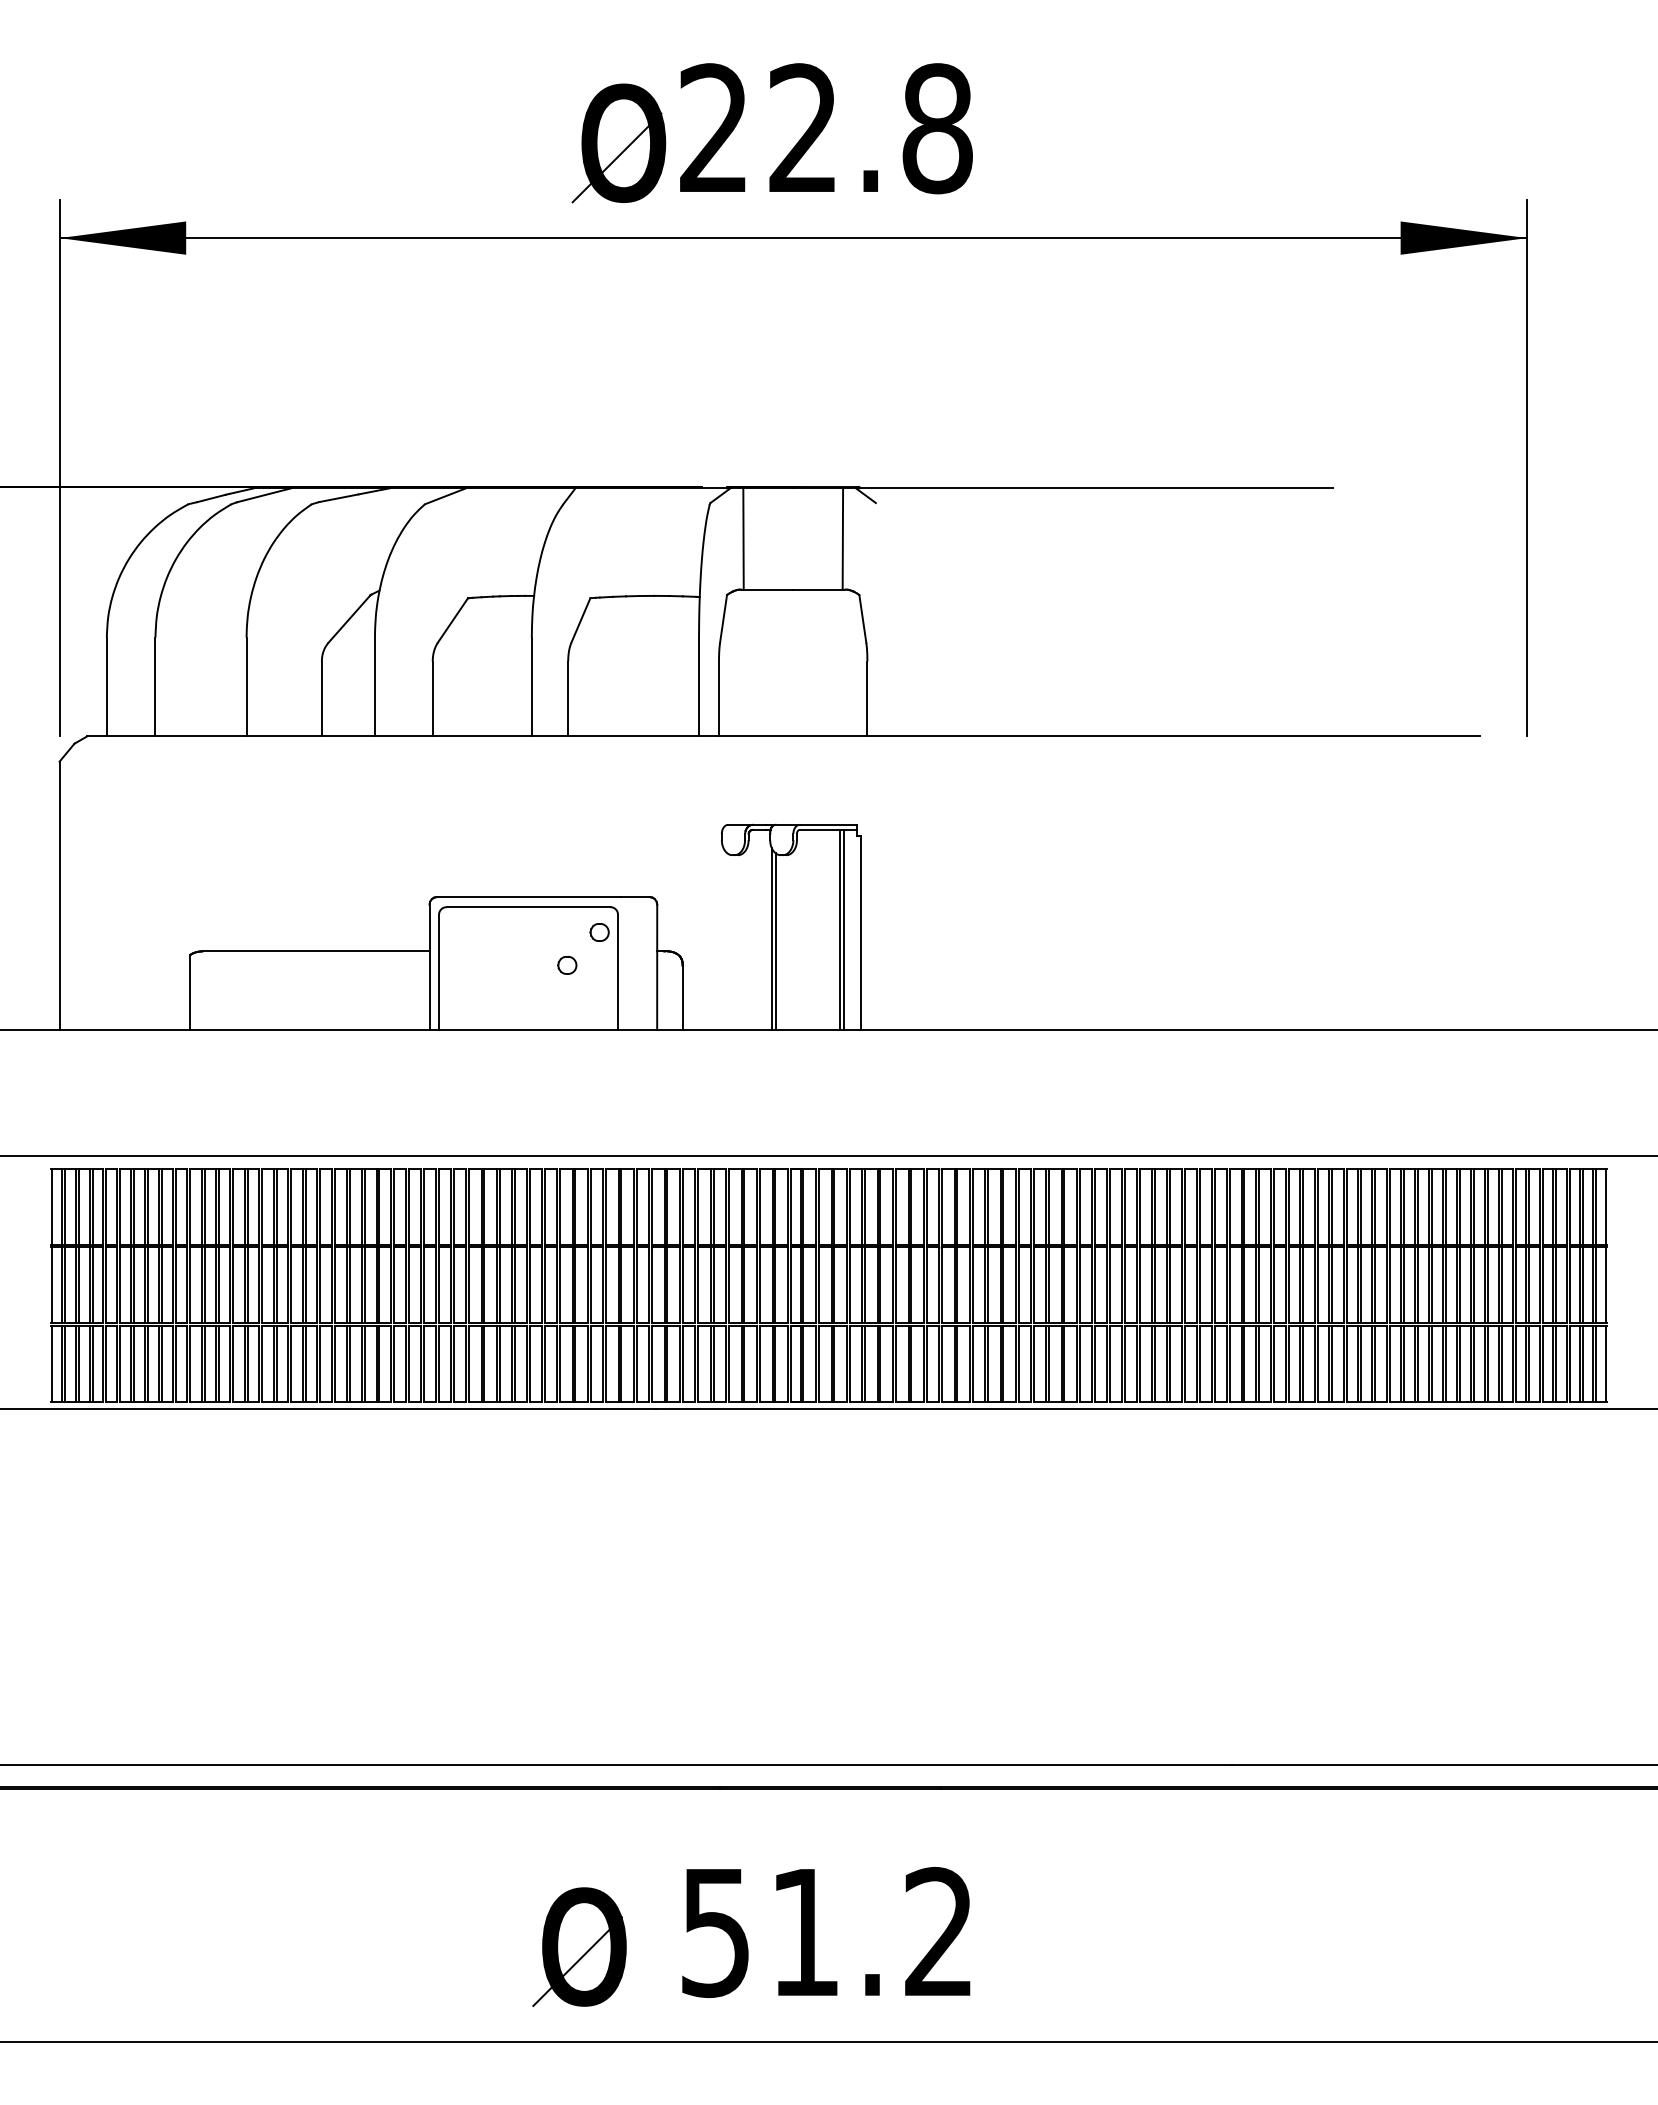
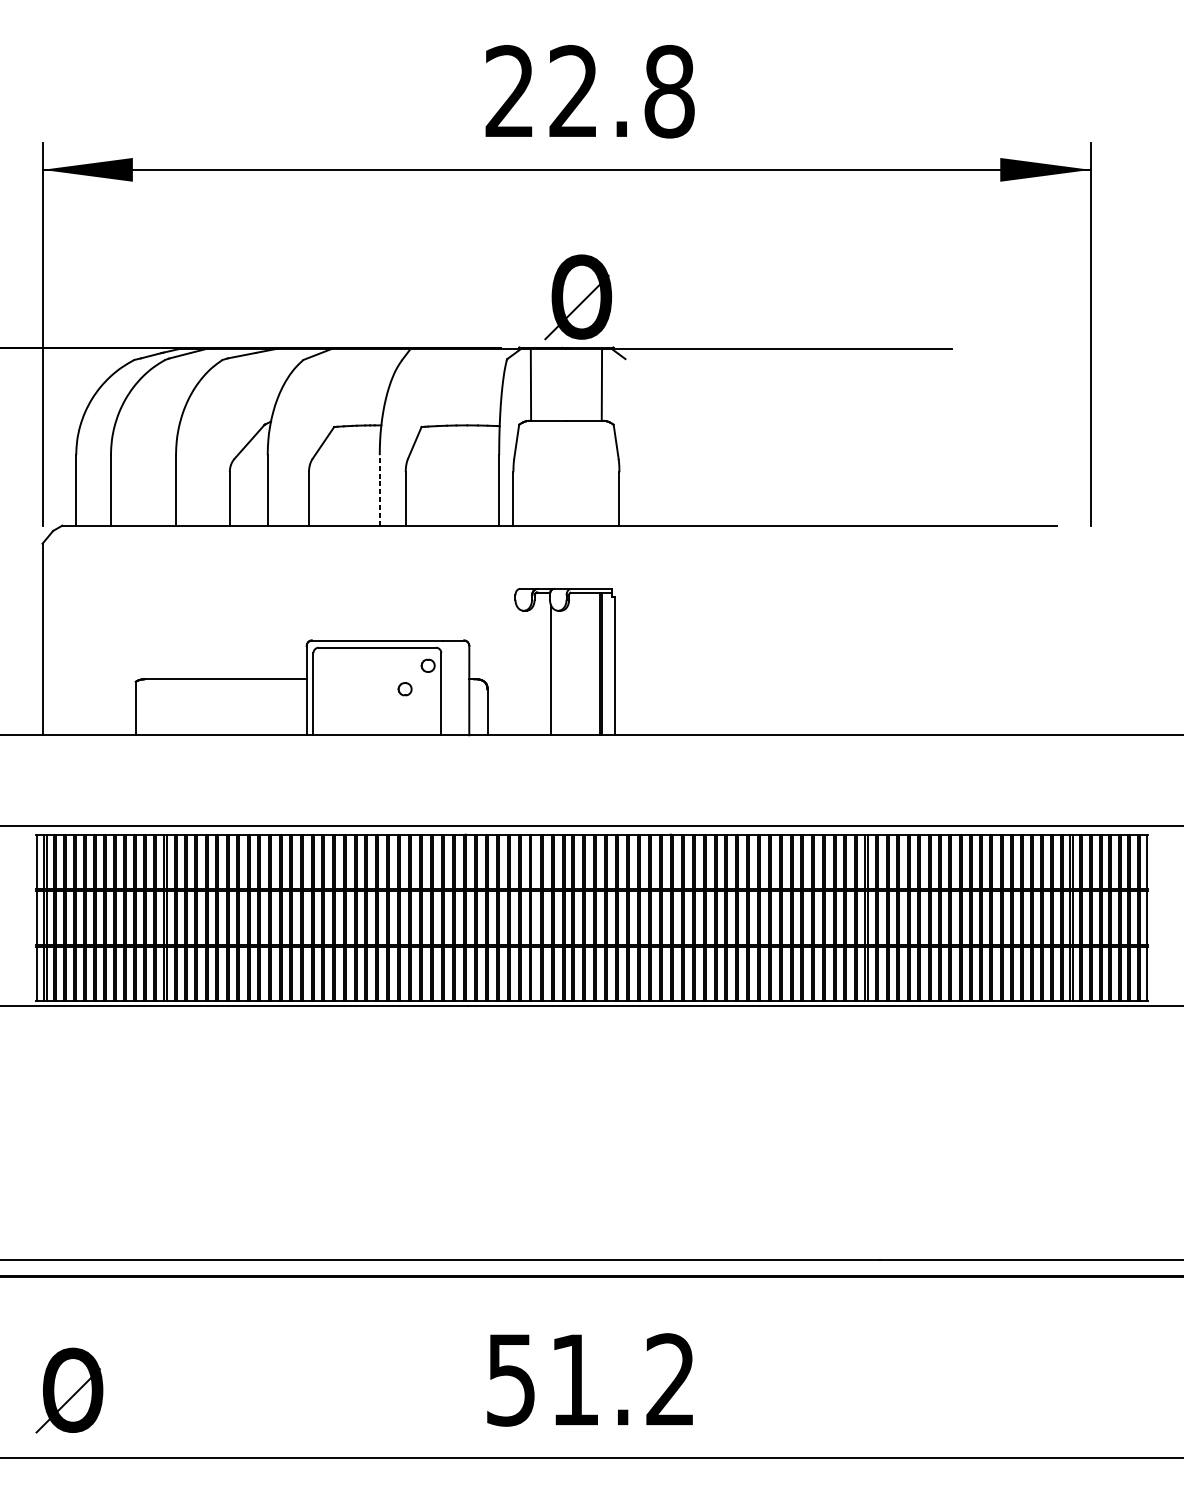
part: (618, 143) -> (578, 297), moved
line: (531, 686) -> (379, 490), solid -> dashed
line: (775, 940) -> (553, 671), removed
part: (579, 1946) -> (69, 1389), moved

